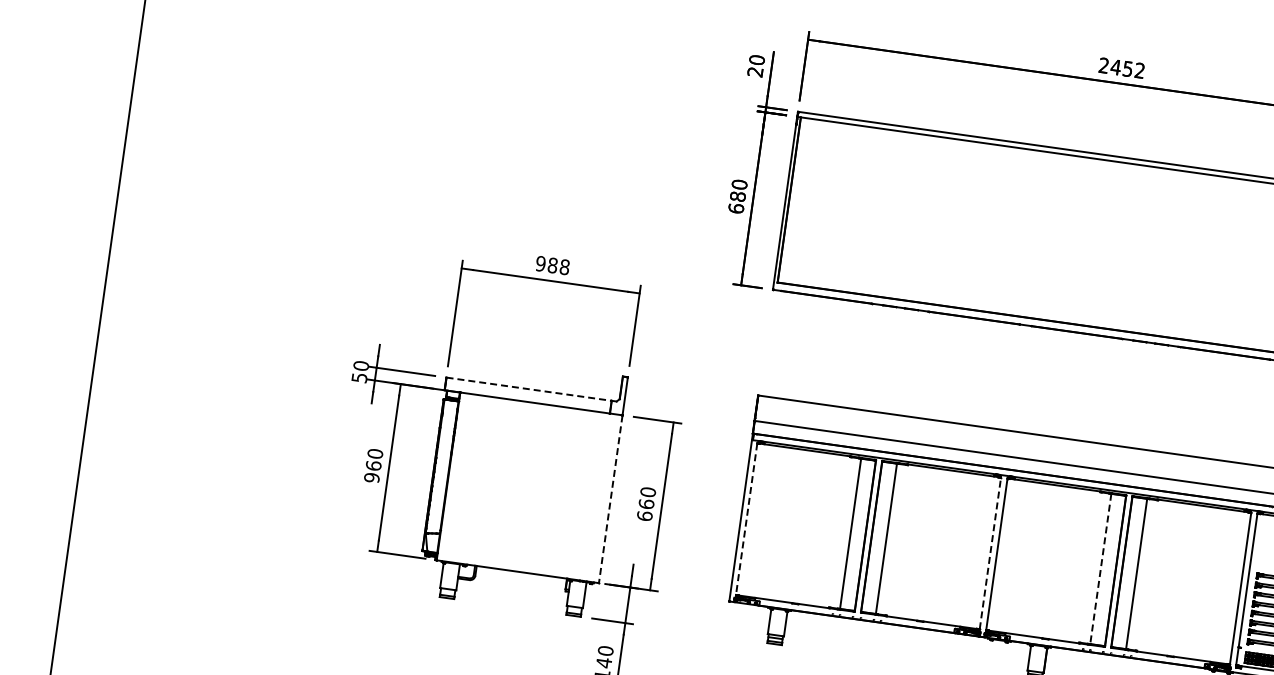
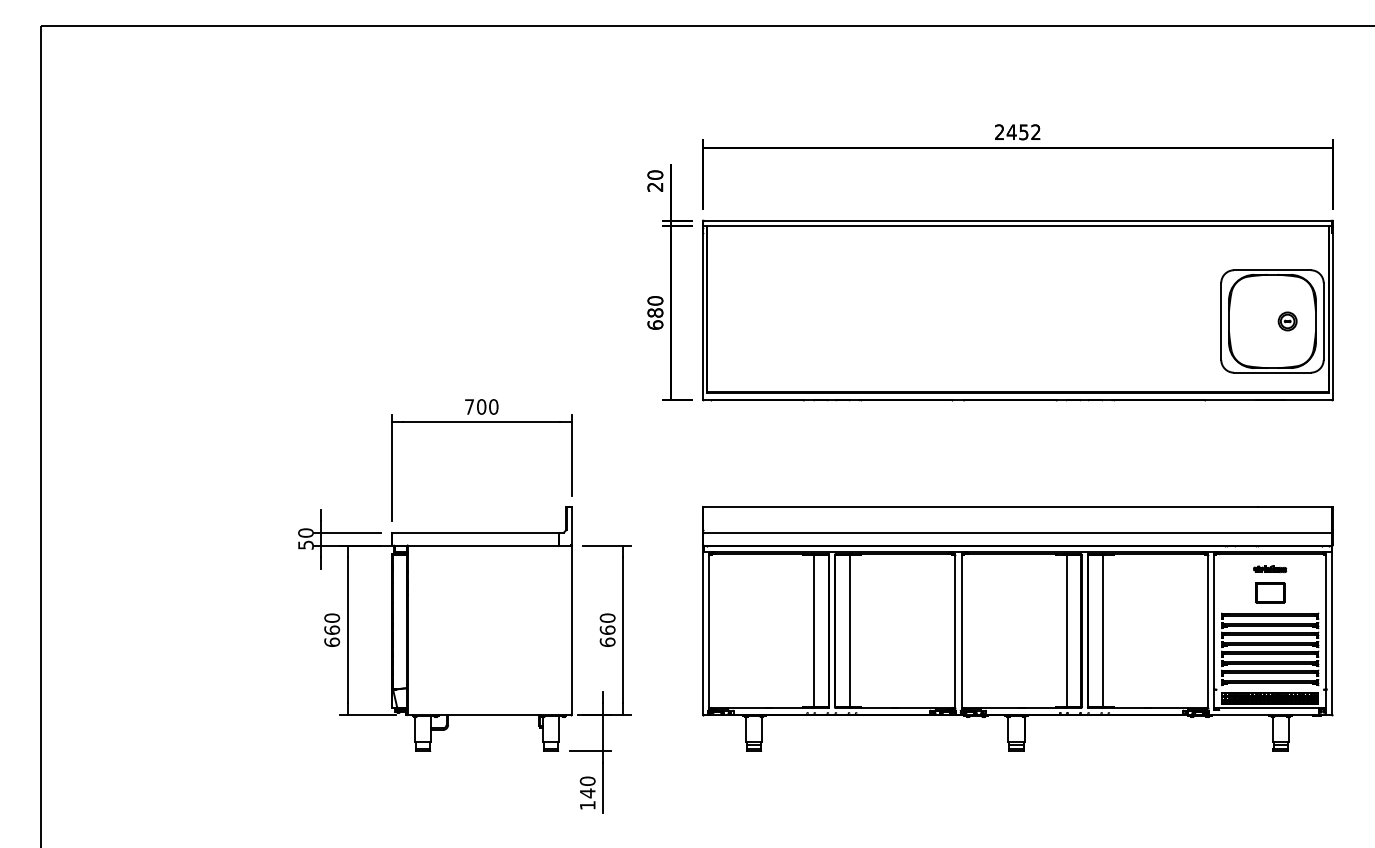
text: (552, 265) -> (481, 406), 988 -> 700
line: (529, 389) -> (475, 532), dashed -> solid
text: (372, 478) -> (332, 642), 960 -> 660
line: (610, 499) -> (571, 630), dashed -> solid
line: (746, 519) -> (708, 631), dashed -> solid
line: (990, 553) -> (955, 631), dashed -> solid
line: (1100, 569) -> (1066, 631), dashed -> solid

